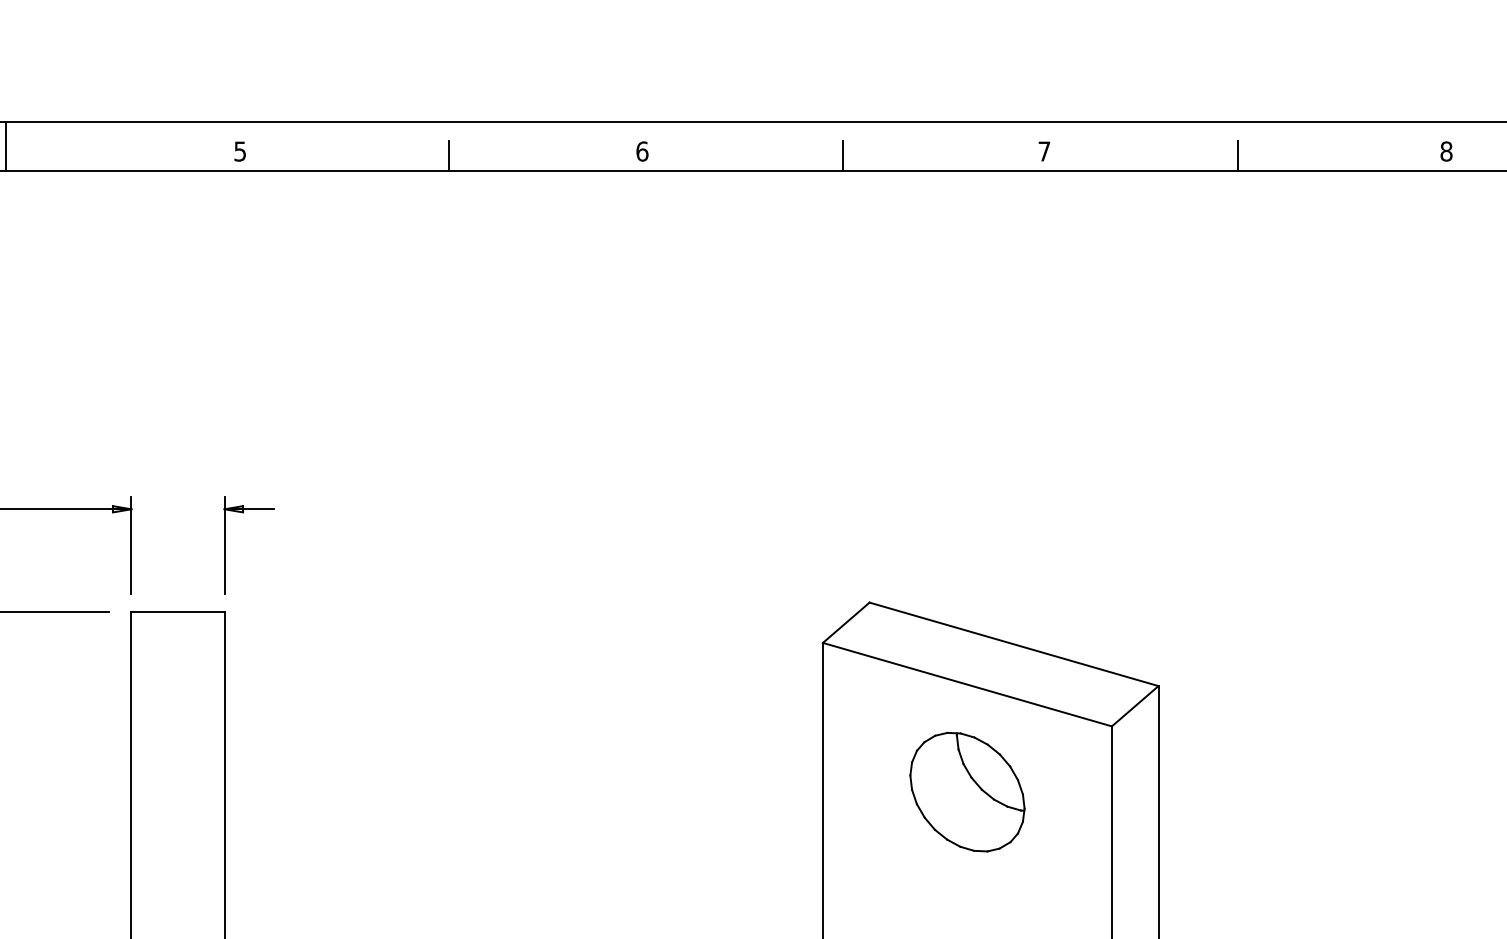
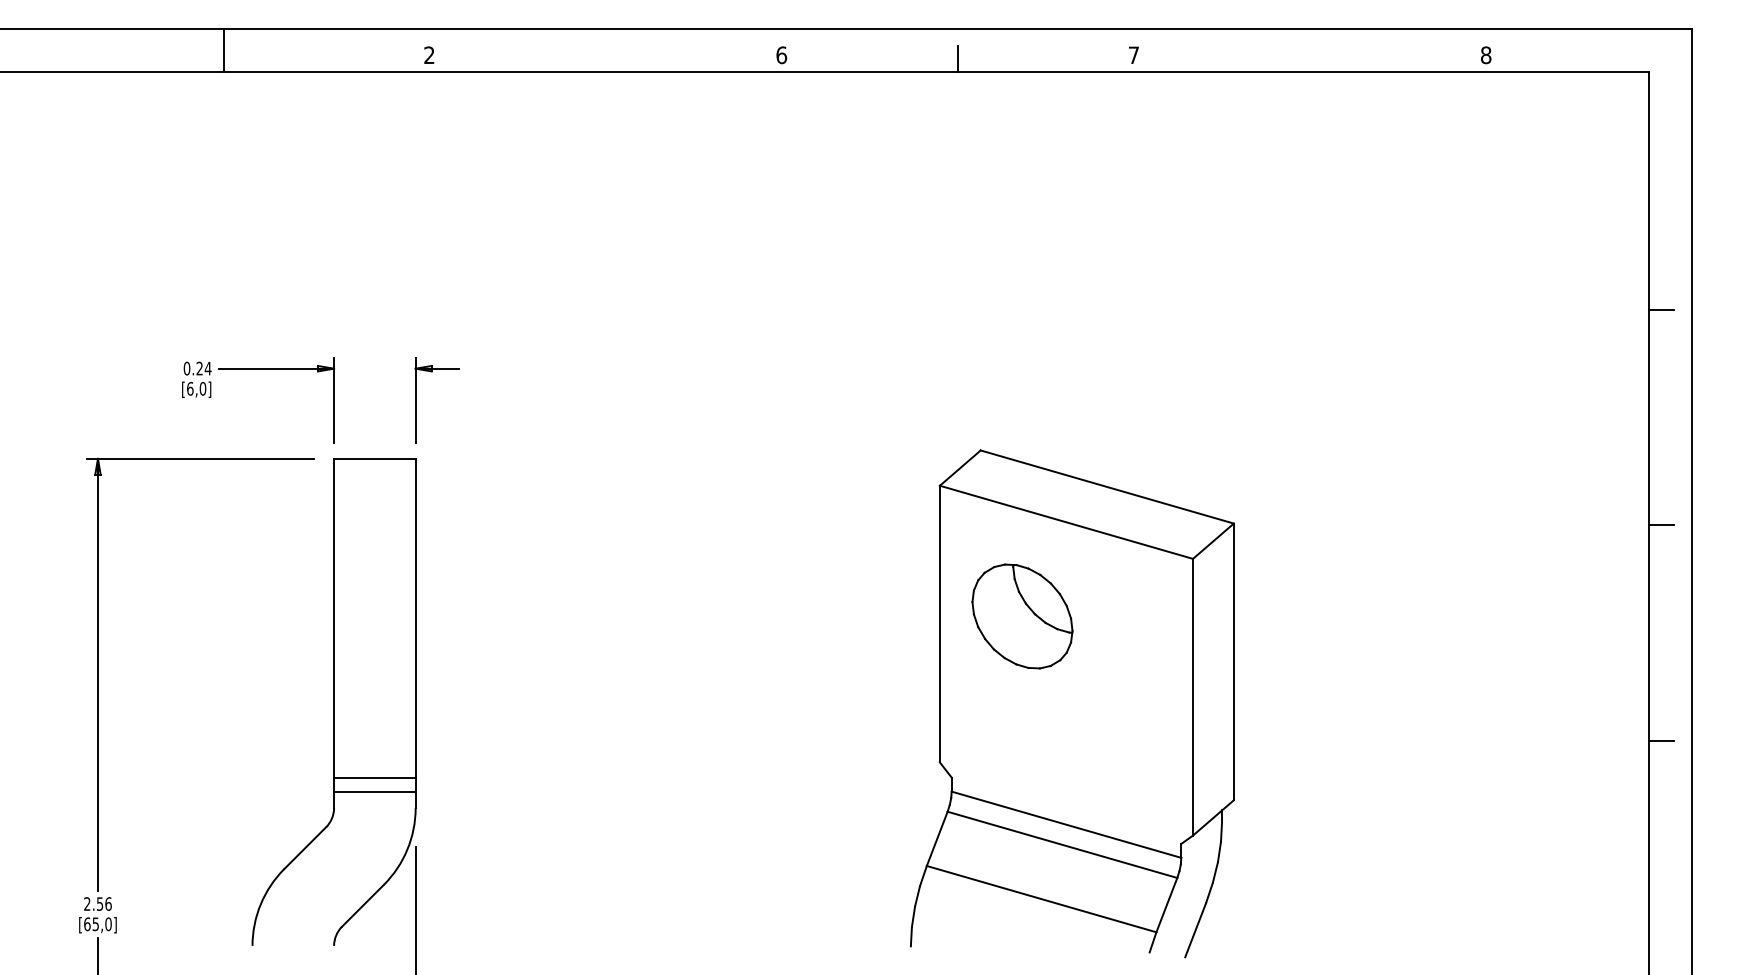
text: (240, 151) -> (429, 55), 5 -> 2
line: (449, 156) -> (612, 59), removed
line: (1238, 156) -> (1303, 59), removed
part: (967, 792) -> (1022, 616), moved

